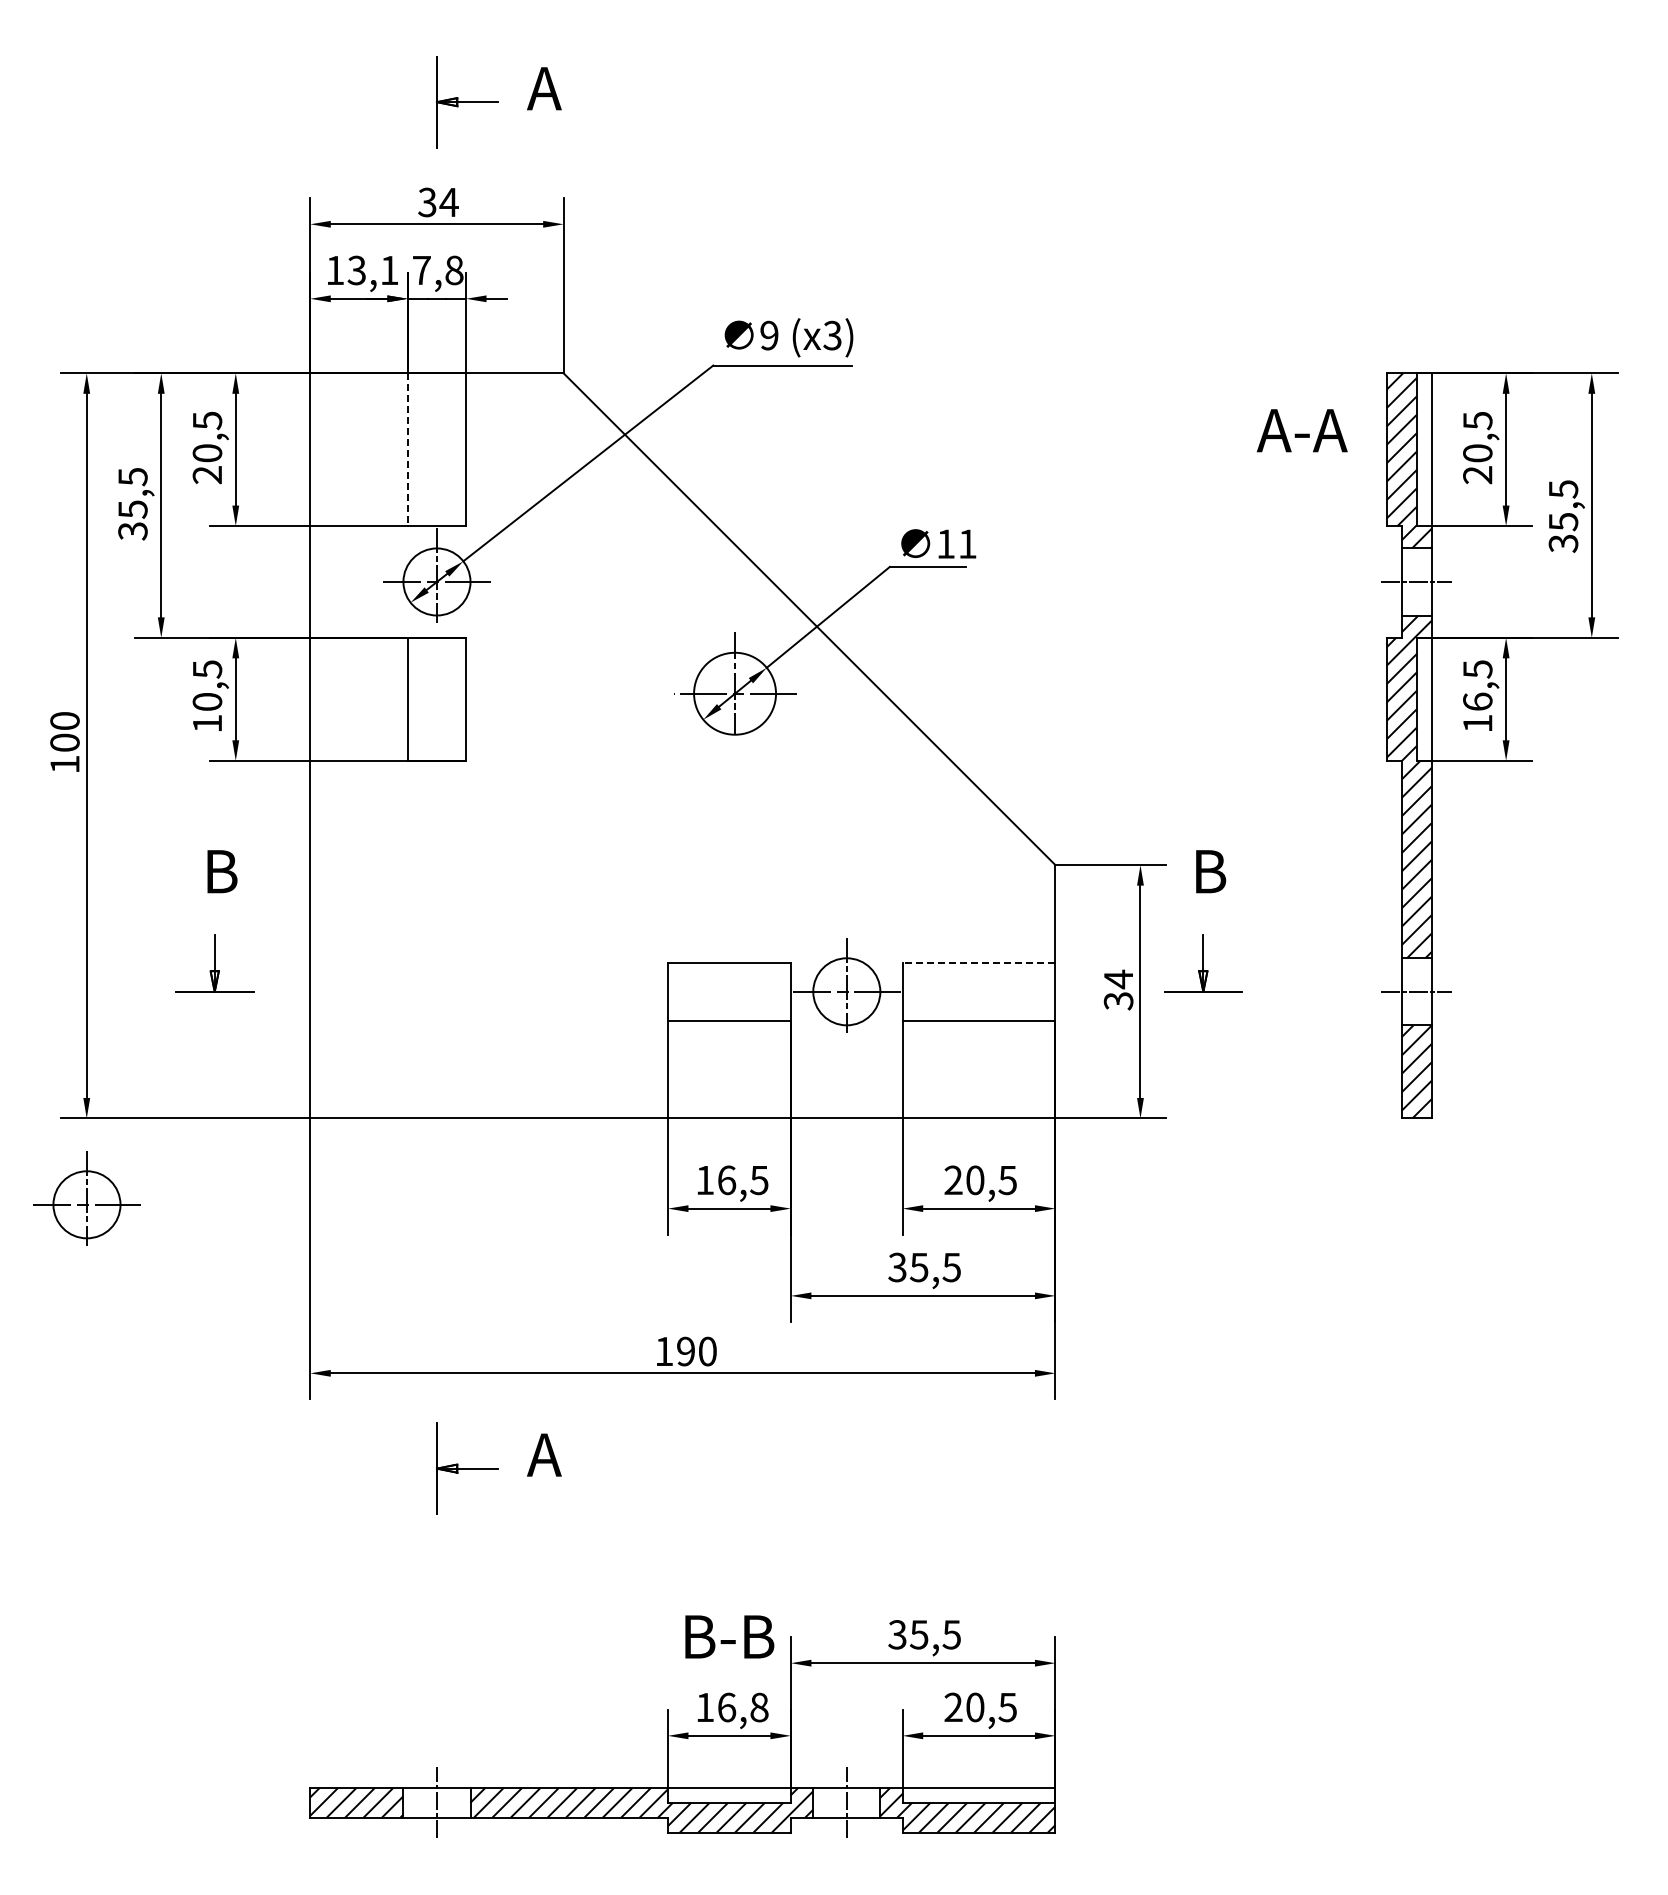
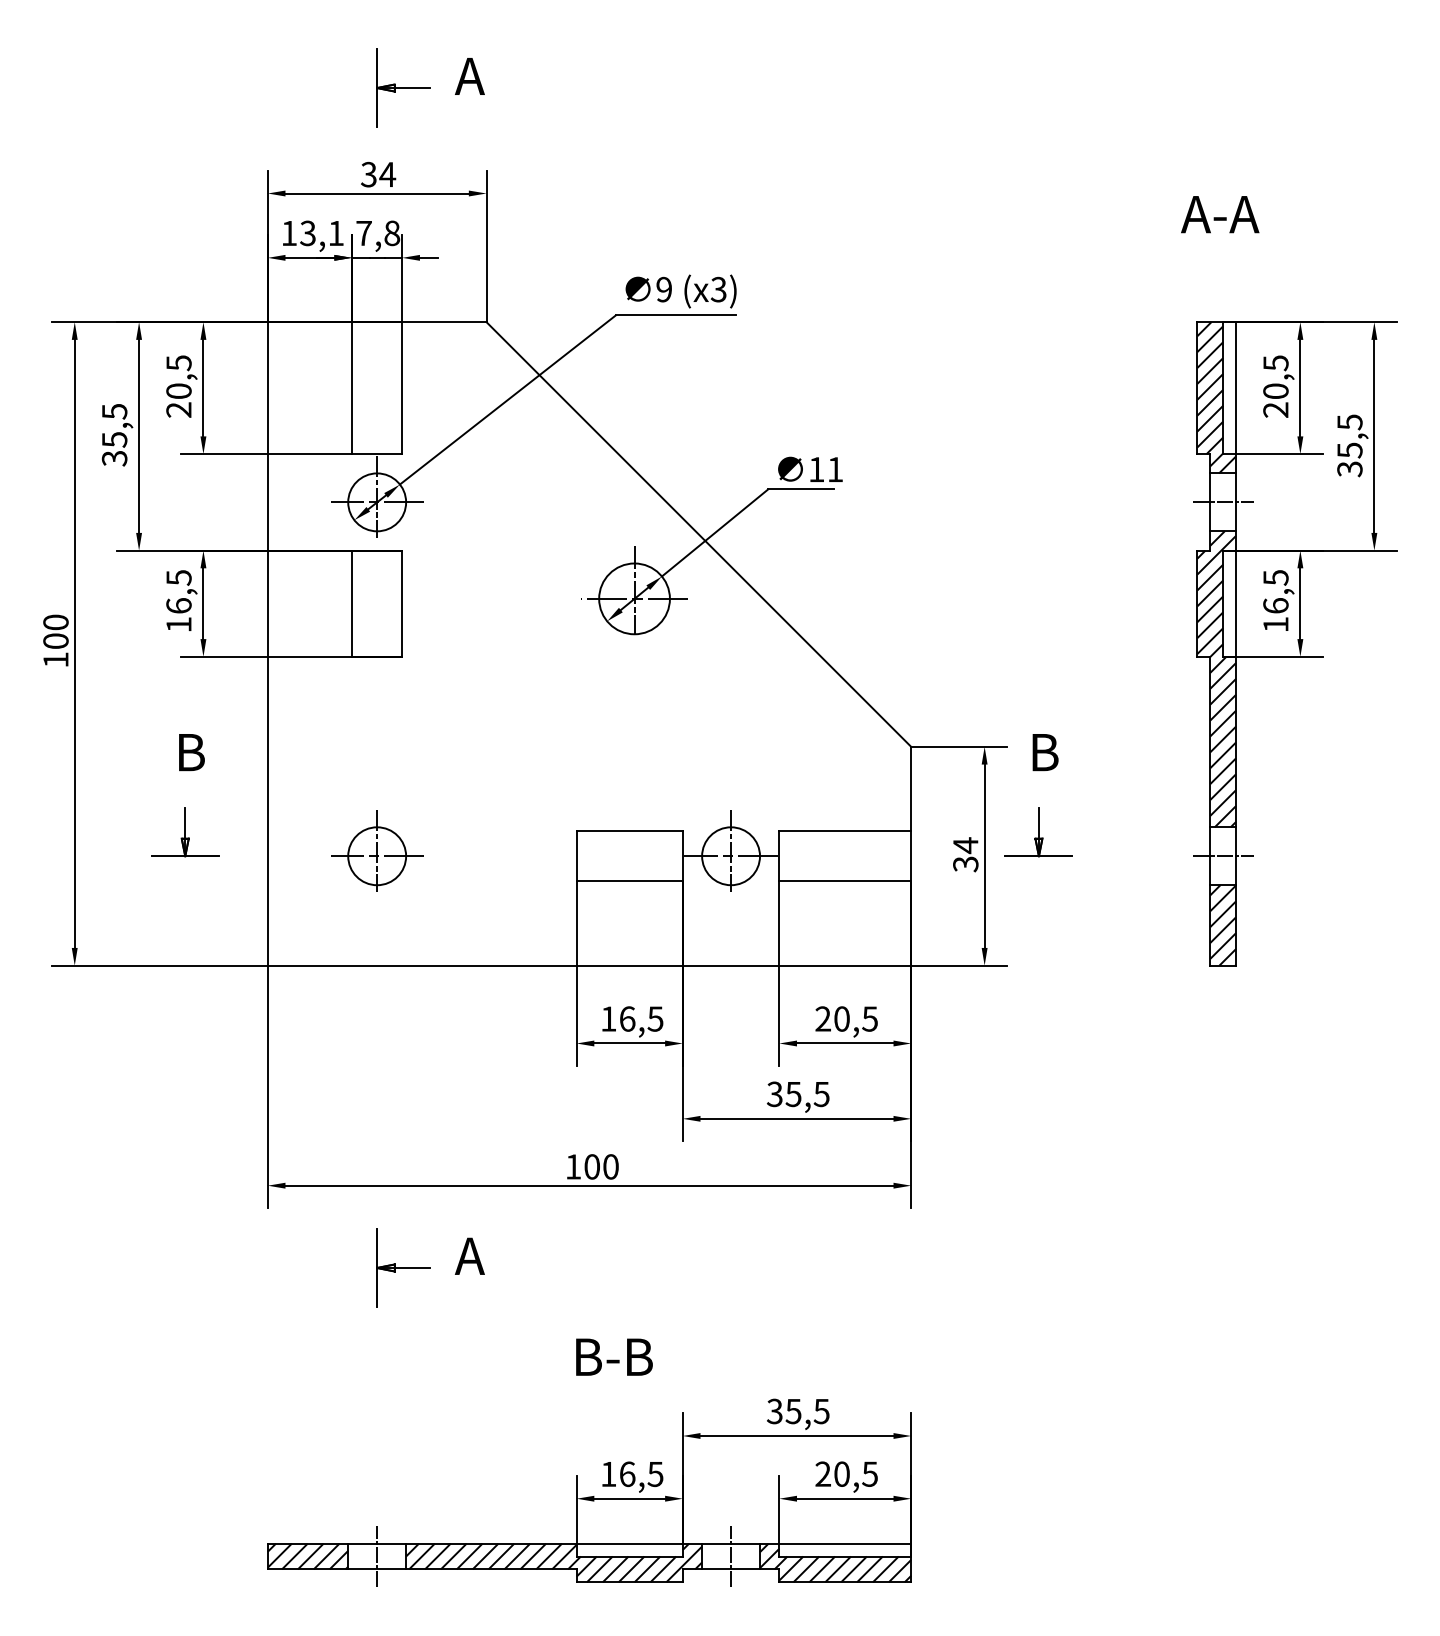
text: (1302, 430) -> (1220, 214), moved
line: (407, 450) -> (351, 388), dashed -> solid
text: (207, 701) -> (179, 605), 10,5 -> 16,5
line: (978, 962) -> (844, 830), dashed -> solid
part: (86, 1198) -> (376, 850), moved
text: (686, 1351) -> (592, 1166), 190 -> 100
text: (729, 1636) -> (614, 1356), moved
text: (759, 1707) -> (655, 1474), 16,8 -> 16,5

